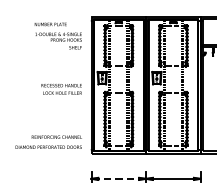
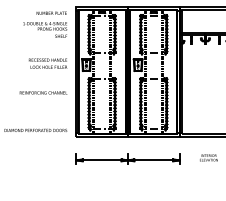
text: (50, 23) -> (51, 12), moved
text: (62, 89) -> (48, 63), moved
text: (56, 136) -> (43, 92), moved
line: (119, 179) -> (102, 160), dashed -> solid

